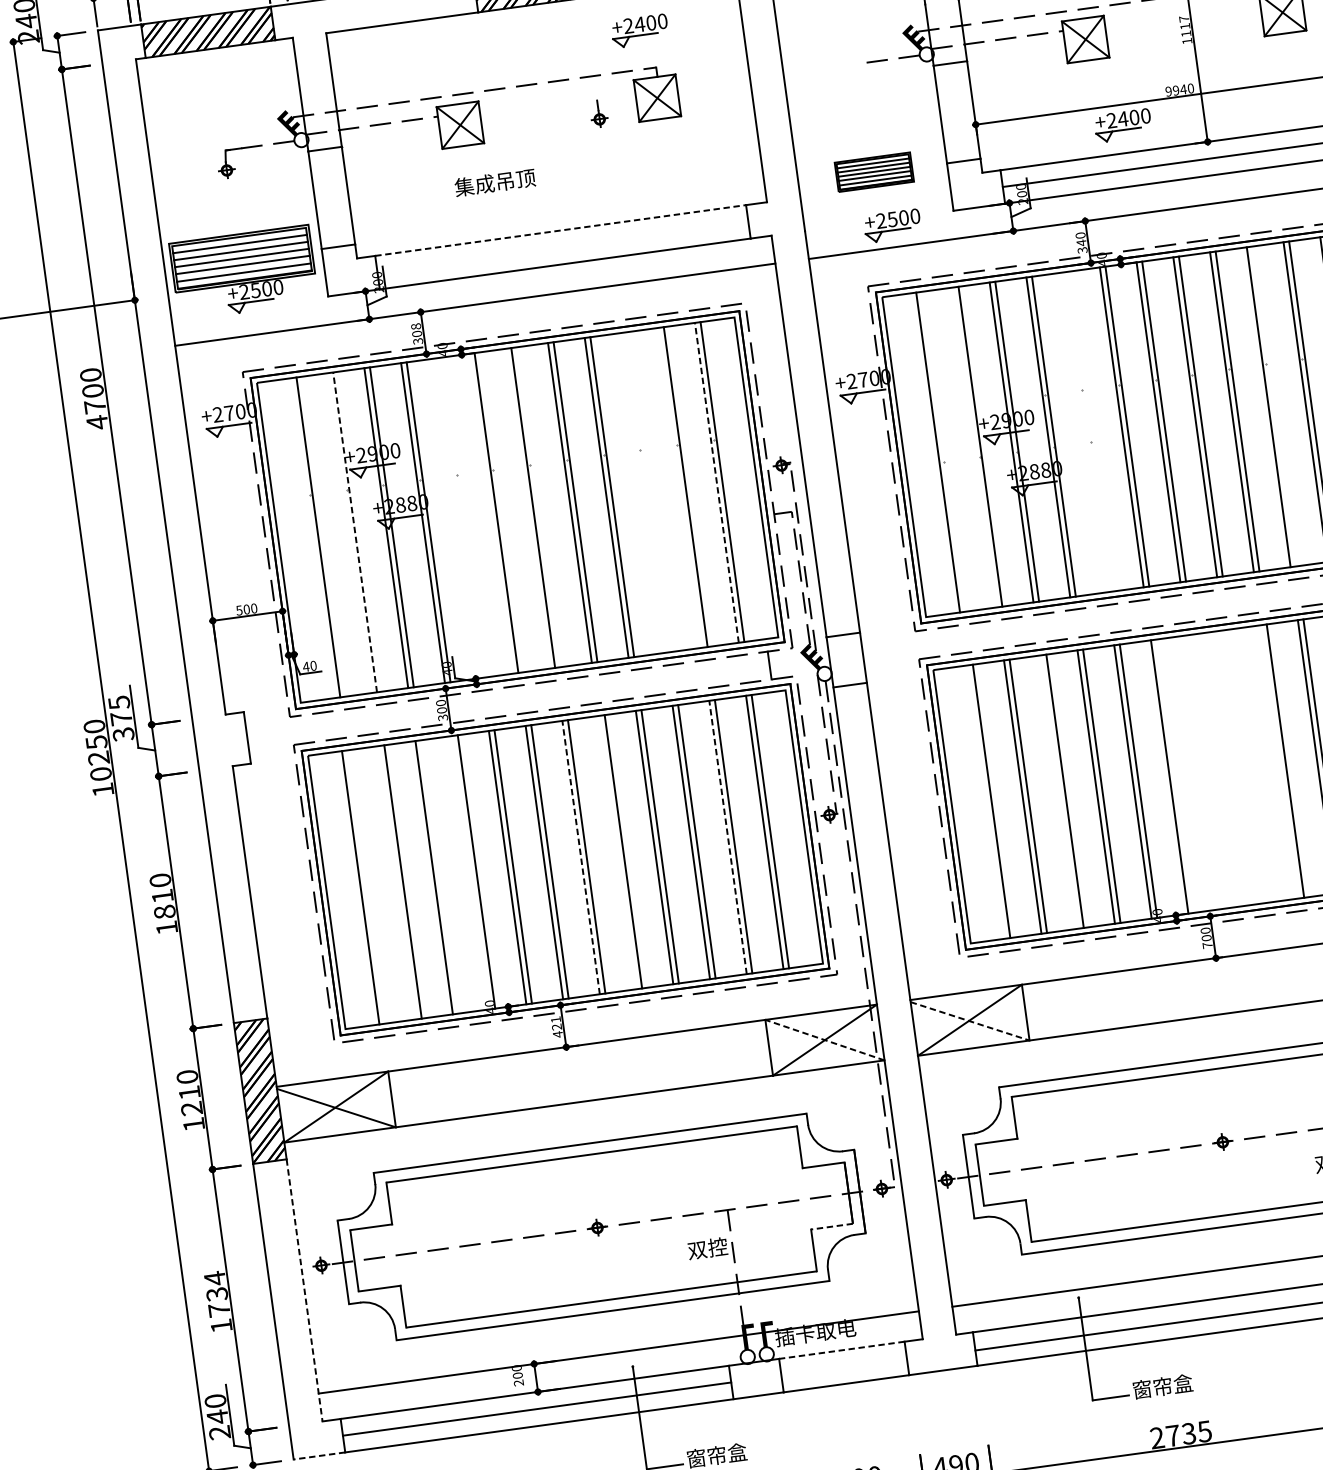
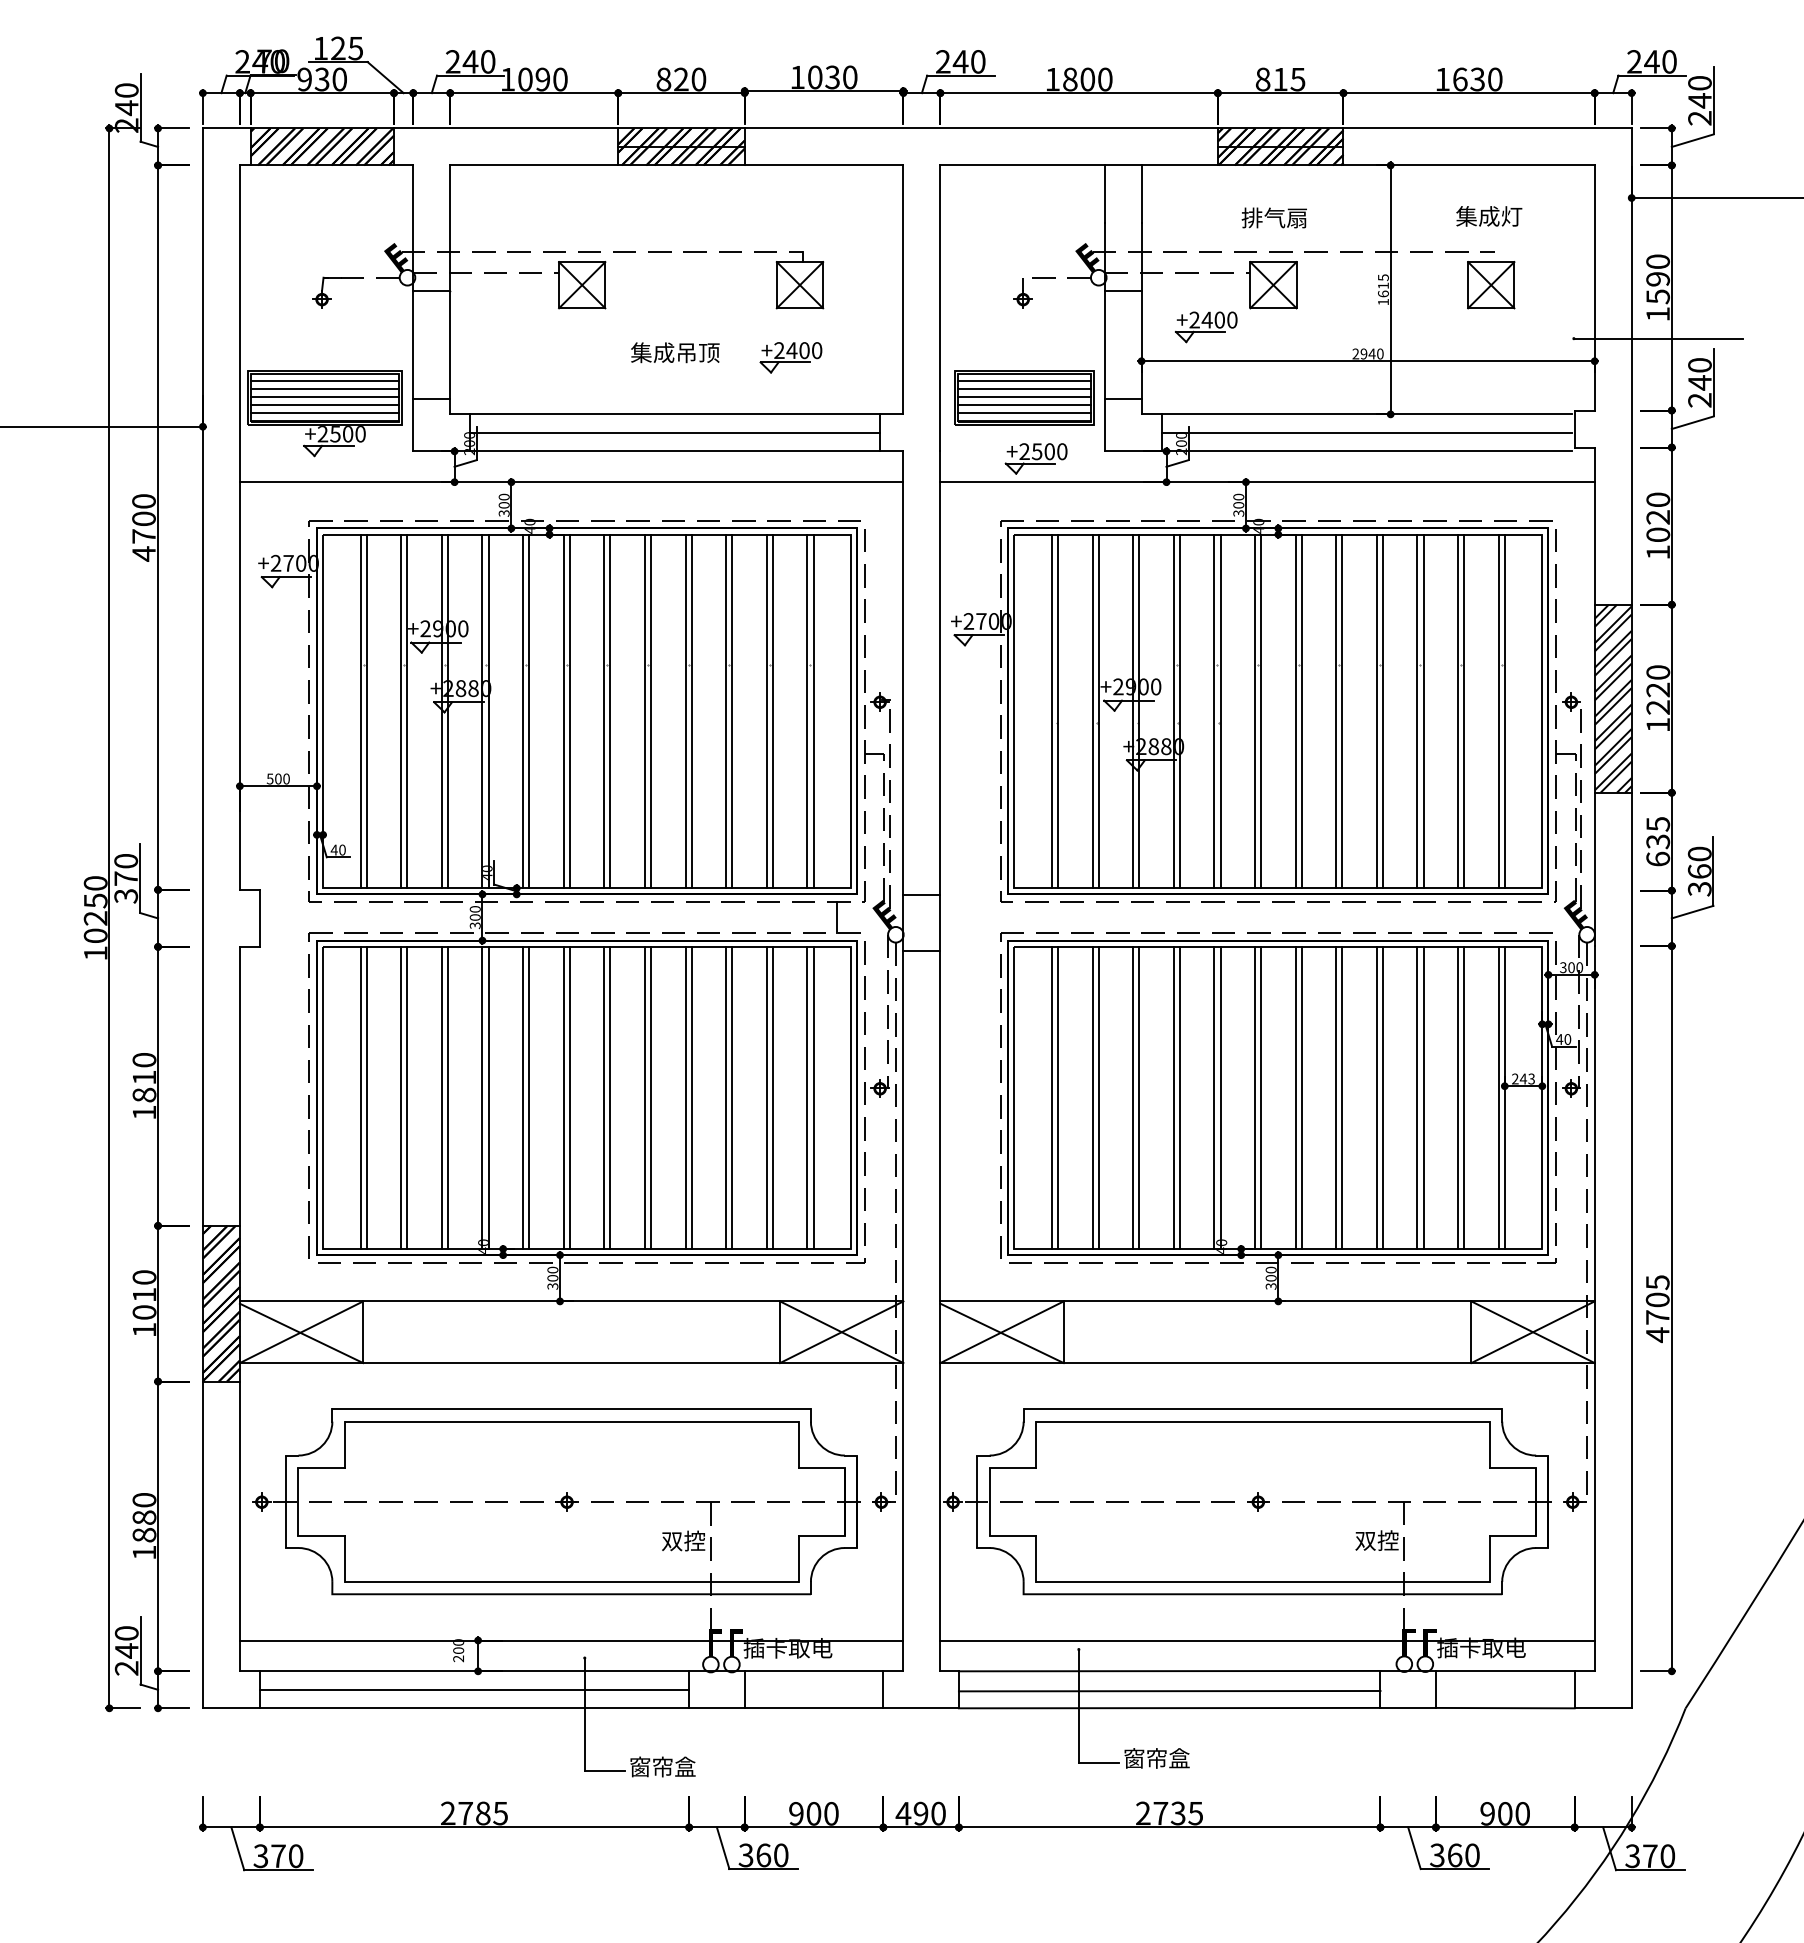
text: (1185, 26) -> (1383, 285), 1117 -> 1615
part: (639, 30) -> (790, 357), moved
text: (1168, 92) -> (1355, 354), 9940 -> 2940
part: (598, 113) -> (1022, 293), moved
part: (1123, 125) -> (1206, 327), moved
part: (874, 171) -> (1024, 397), size x1.67
text: (495, 182) -> (675, 352), moved
line: (560, 230) -> (675, 414), dashed -> solid
text: (1081, 242) -> (1238, 504), 340 -> 300
line: (563, 246) -> (675, 432), added
text: (416, 325) -> (504, 496), 308 -> 300
line: (1274, 406) -> (1423, 711), added
line: (1090, 431) -> (1220, 711), added
line: (1085, 432) -> (1214, 711), added
line: (974, 447) -> (1092, 711), added
line: (944, 451) -> (1058, 711), added
line: (717, 482) -> (807, 711), dashed -> solid
line: (679, 487) -> (766, 711), added
line: (643, 492) -> (726, 711), added
line: (649, 492) -> (732, 711), added
line: (538, 507) -> (610, 711), added
line: (501, 512) -> (569, 711), added
line: (465, 517) -> (529, 711), added
line: (460, 518) -> (523, 711), added
line: (355, 532) -> (407, 711), dashed -> solid
line: (349, 533) -> (401, 711), added
line: (312, 538) -> (360, 711), added
text: (118, 703) -> (125, 861), 375 -> 370
line: (1279, 761) -> (1376, 1097), added
line: (1248, 765) -> (1342, 1097), added
line: (1243, 766) -> (1336, 1097), added
line: (1211, 770) -> (1301, 1097), added
line: (1206, 771) -> (1295, 1097), added
line: (1175, 775) -> (1261, 1097), added
line: (1059, 791) -> (1133, 1097), added
line: (985, 801) -> (1051, 1097), added
line: (727, 837) -> (766, 1097), dashed -> solid
line: (617, 852) -> (644, 1097), added
line: (581, 857) -> (604, 1097), dashed -> solid
line: (470, 872) -> (482, 1097), added
line: (440, 876) -> (448, 1097), added
line: (397, 882) -> (401, 1097), added
line: (365, 886) -> (366, 1097), added
text: (1207, 945) -> (1270, 1286), 700 -> 300
line: (970, 1021) -> (1002, 1333), dashed -> solid
text: (556, 1027) -> (552, 1278), 421 -> 300
line: (824, 1040) -> (841, 1332), dashed -> solid
text: (191, 1108) -> (144, 1312), 1210 -> 1010
line: (831, 1226) -> (821, 1535), dashed -> solid
line: (304, 1290) -> (239, 1526), dashed -> solid
text: (217, 1294) -> (144, 1517), 1734 -> 1880
line: (841, 1350) -> (813, 1671), dashed -> solid
line: (319, 1456) -> (231, 1708), dashed -> solid

